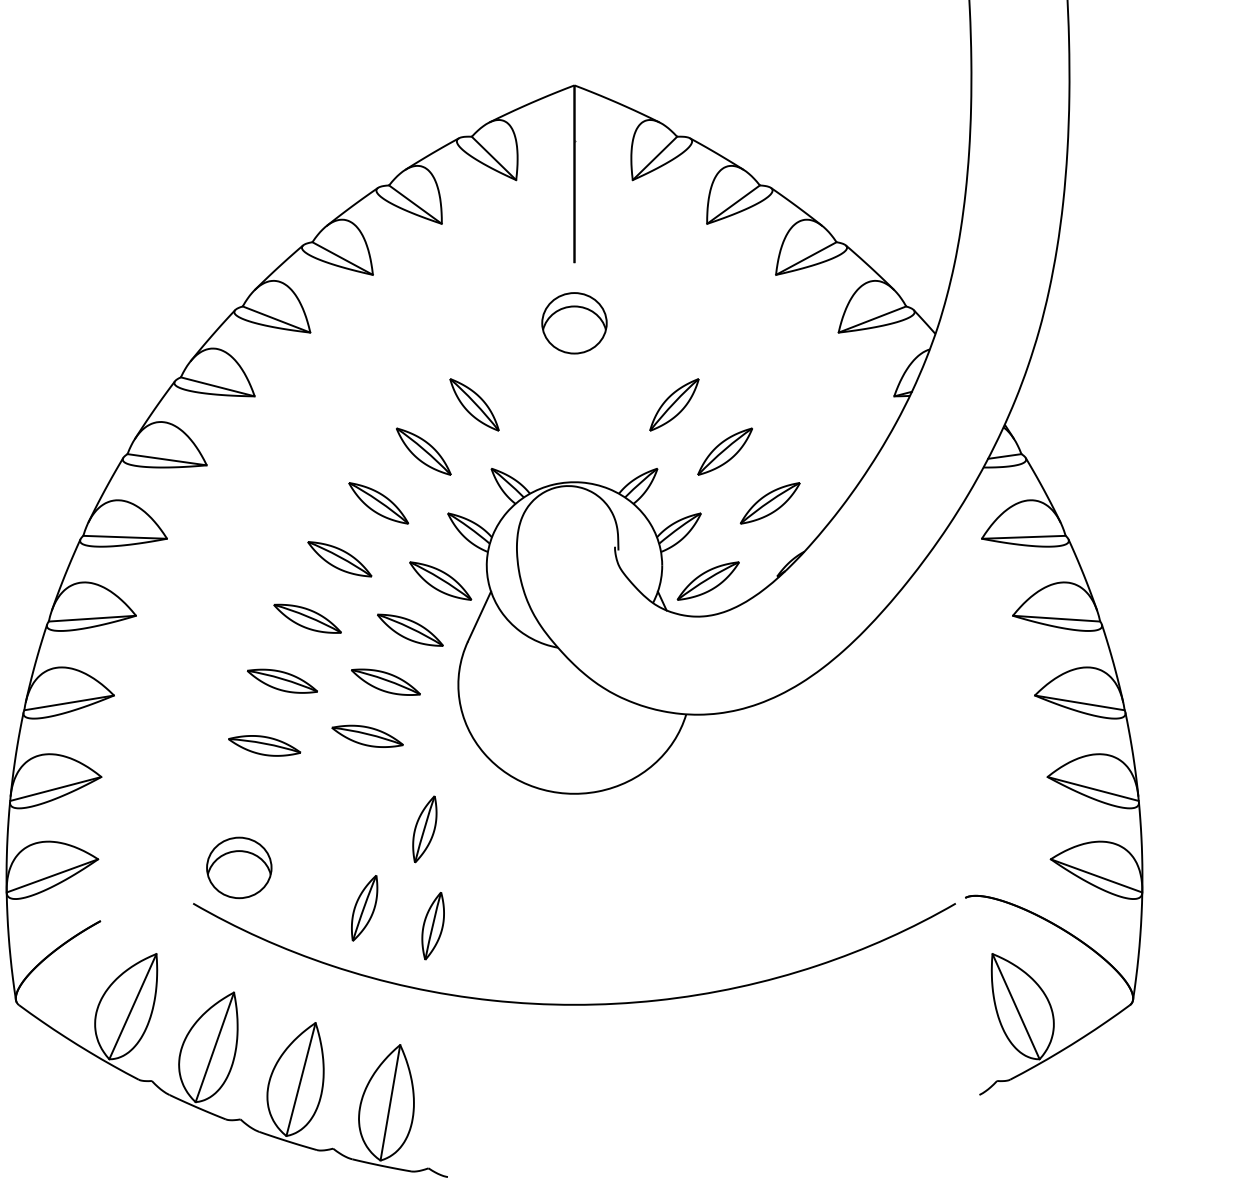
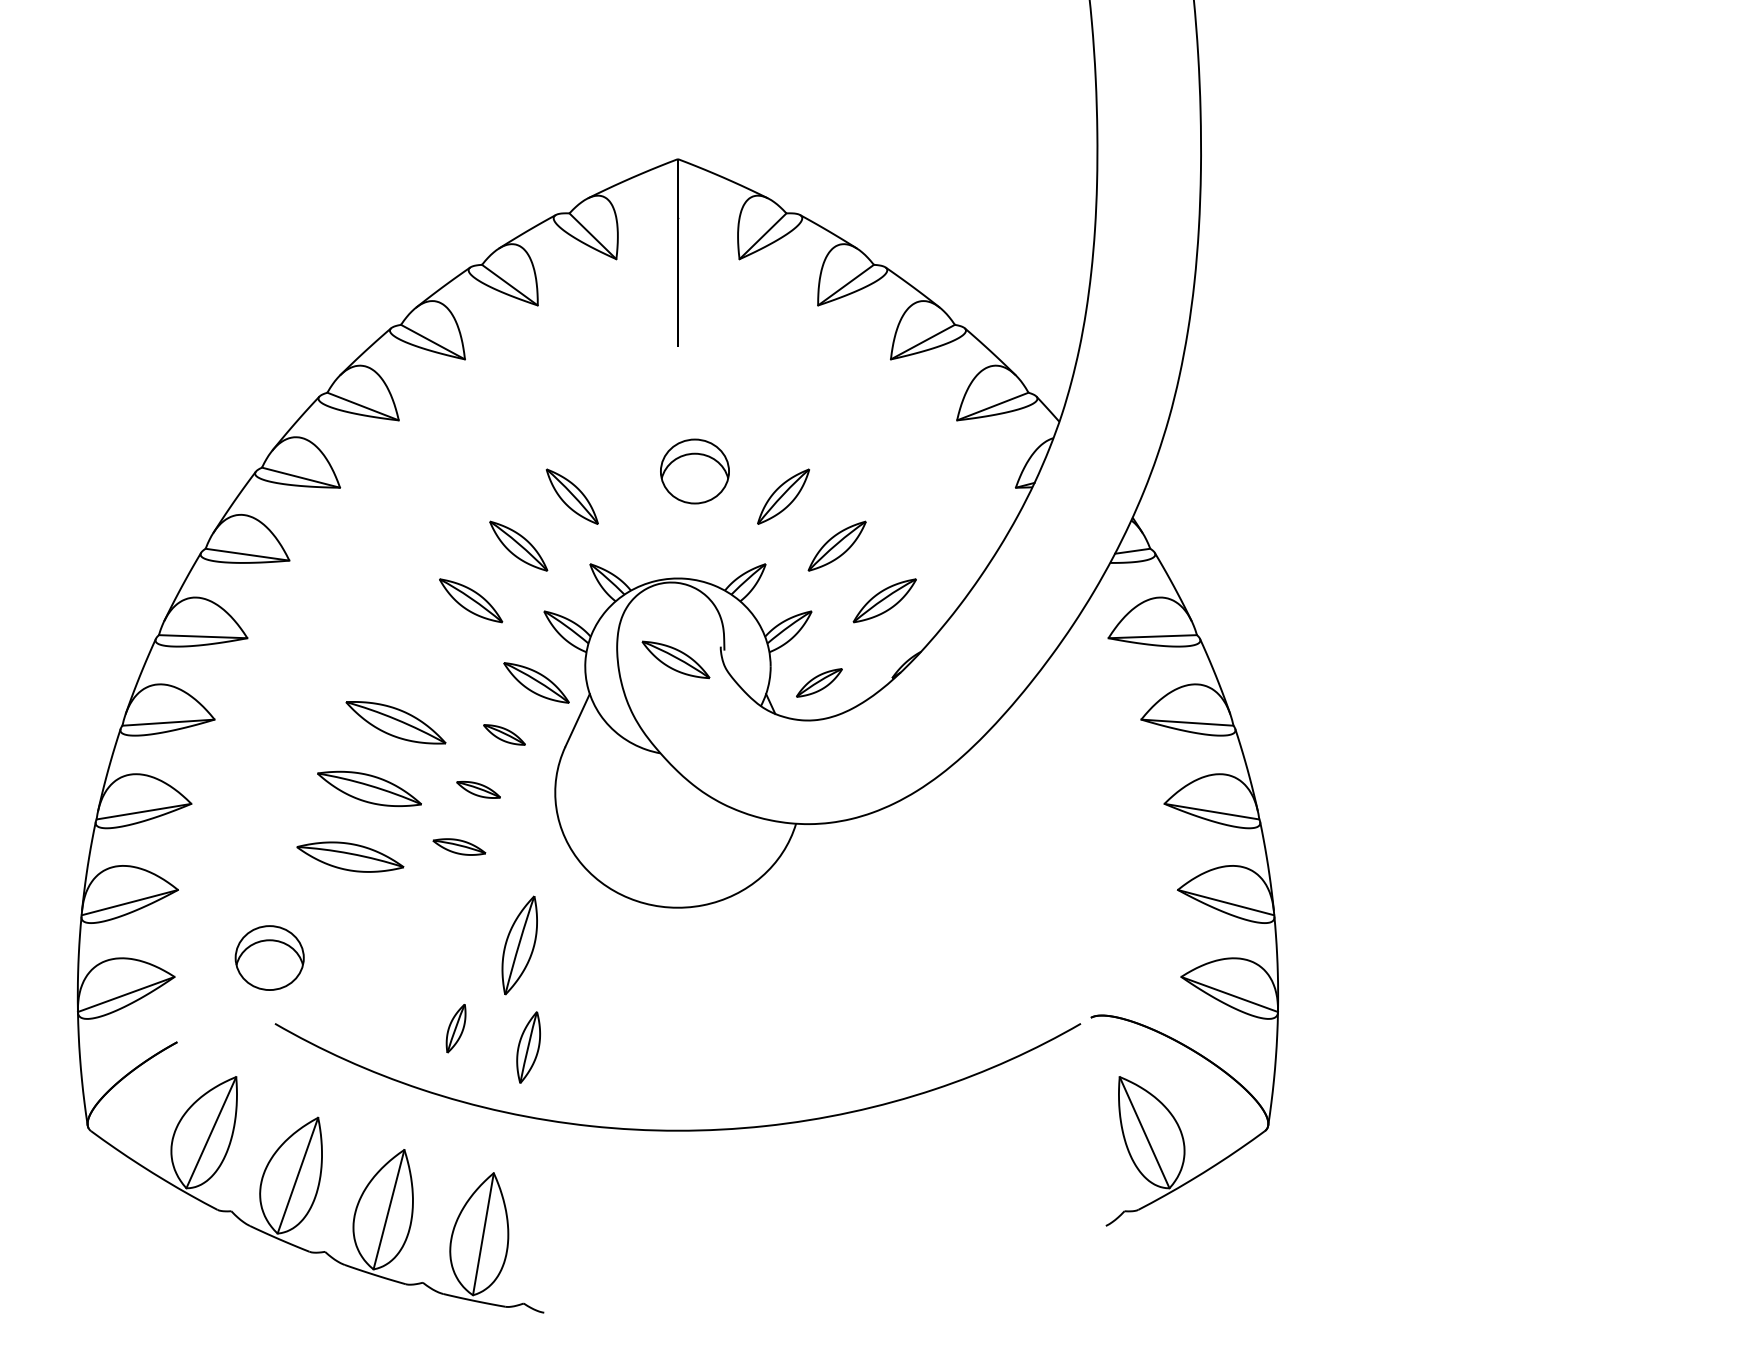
part: (574, 323) -> (694, 471), moved
part: (339, 558) -> (675, 659), moved
part: (708, 580) -> (819, 682), size x0.7
part: (307, 618) -> (395, 722), size x1.4
part: (410, 629) -> (504, 734), size x0.6
part: (281, 680) -> (368, 788), size x1.4
part: (385, 681) -> (478, 789), size x0.6
part: (367, 735) -> (459, 846), size x0.7
part: (264, 745) -> (350, 856), size x1.4
part: (424, 828) -> (519, 944), size x1.4
part: (239, 867) -> (269, 957), moved
part: (363, 908) -> (455, 1028), size x0.7

